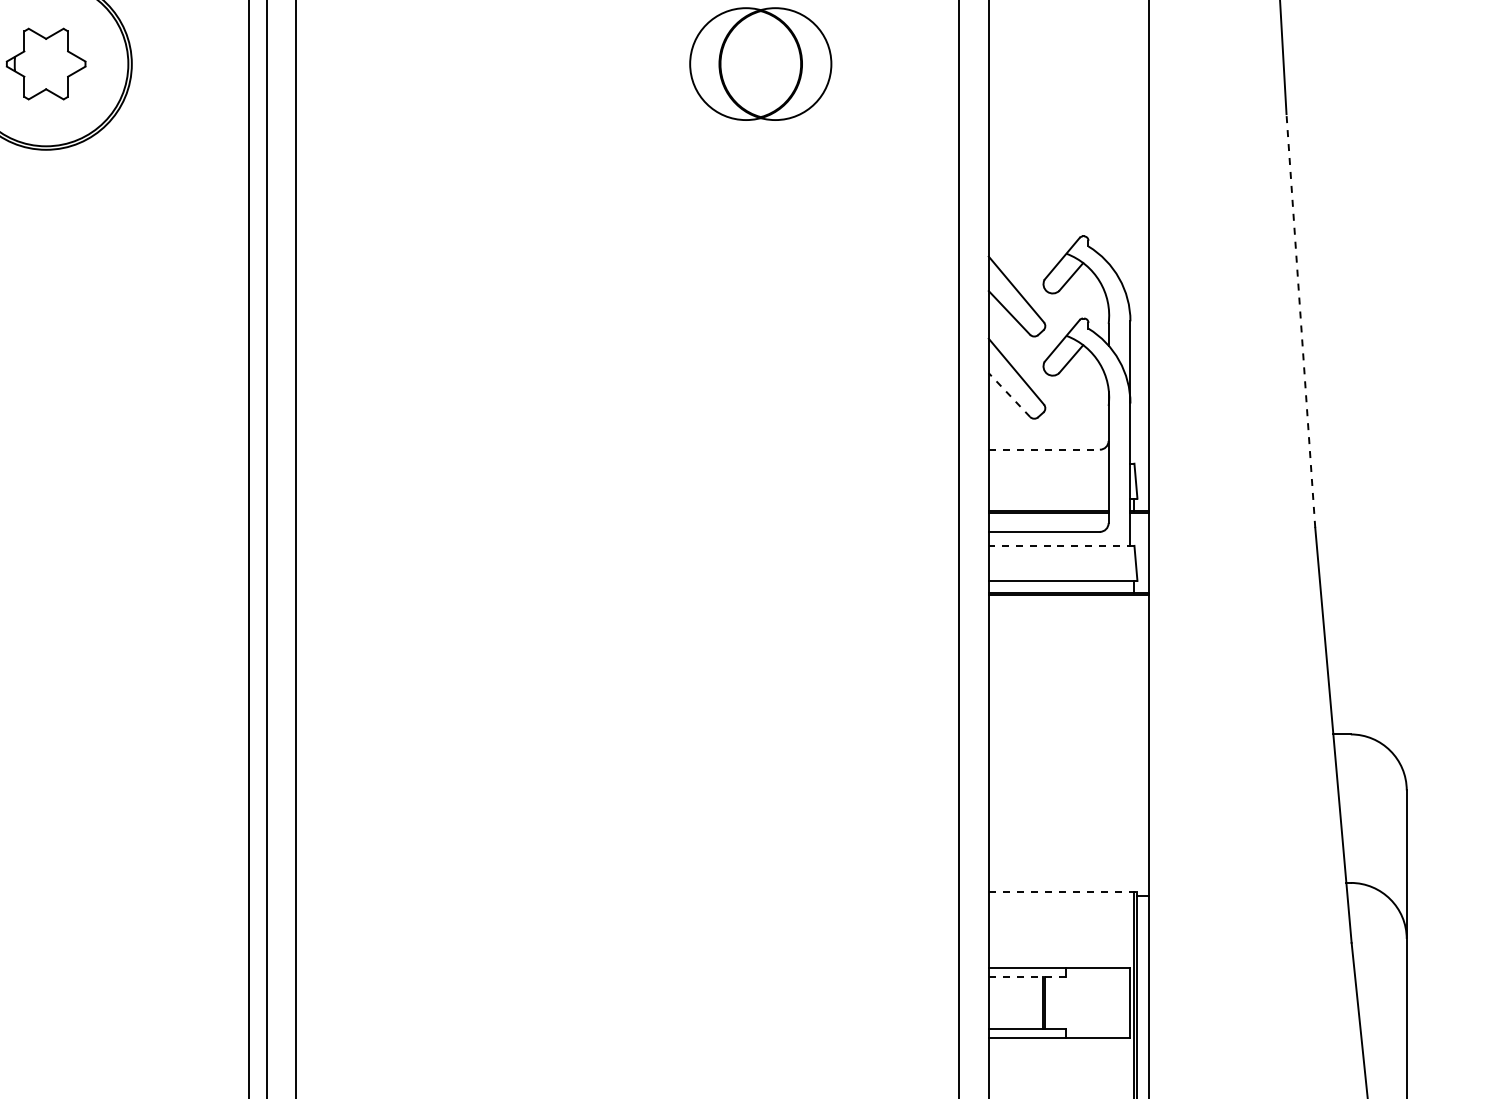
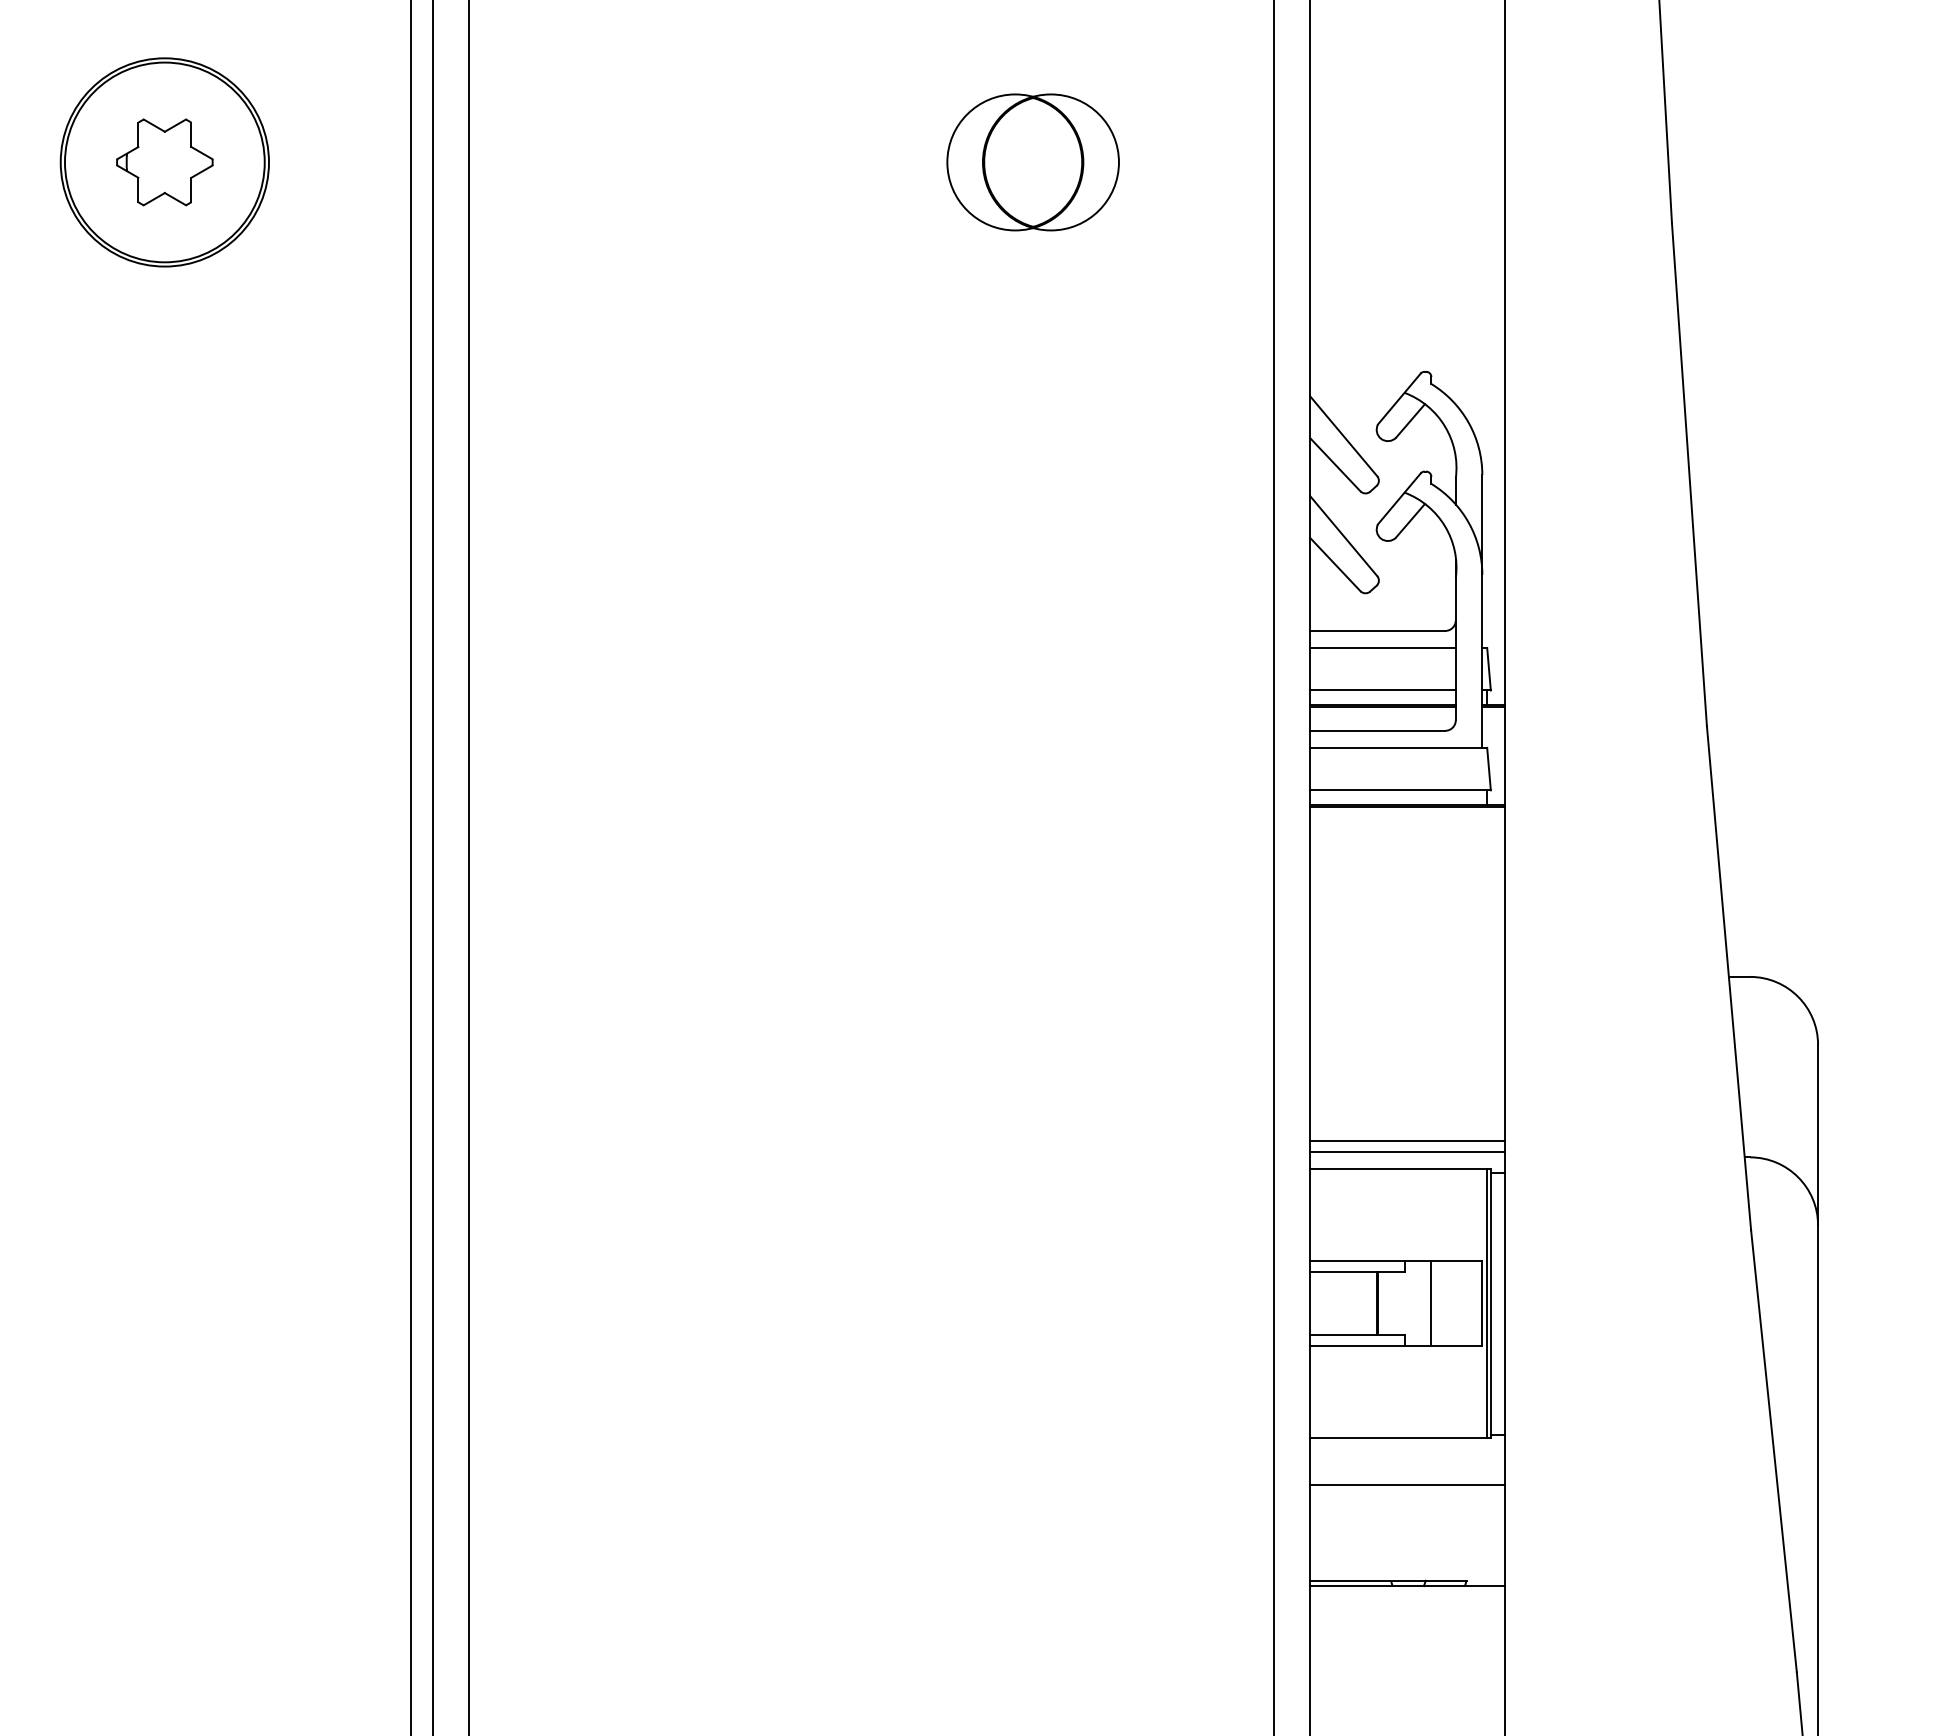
line: (1300, 320) -> (1689, 474), dashed -> solid
line: (1009, 395) -> (1335, 564), dashed -> solid
line: (1044, 449) -> (1378, 630), dashed -> solid
line: (1048, 463) -> (1382, 647), added
line: (1048, 498) -> (1382, 690), added
line: (1061, 545) -> (1398, 747), dashed -> solid
line: (1068, 869) -> (1407, 1140), added
line: (1068, 878) -> (1407, 1151), added
line: (1063, 892) -> (1401, 1168), dashed -> solid
line: (1027, 976) -> (1357, 1271), dashed -> solid
line: (1088, 1002) -> (1431, 1302), added

